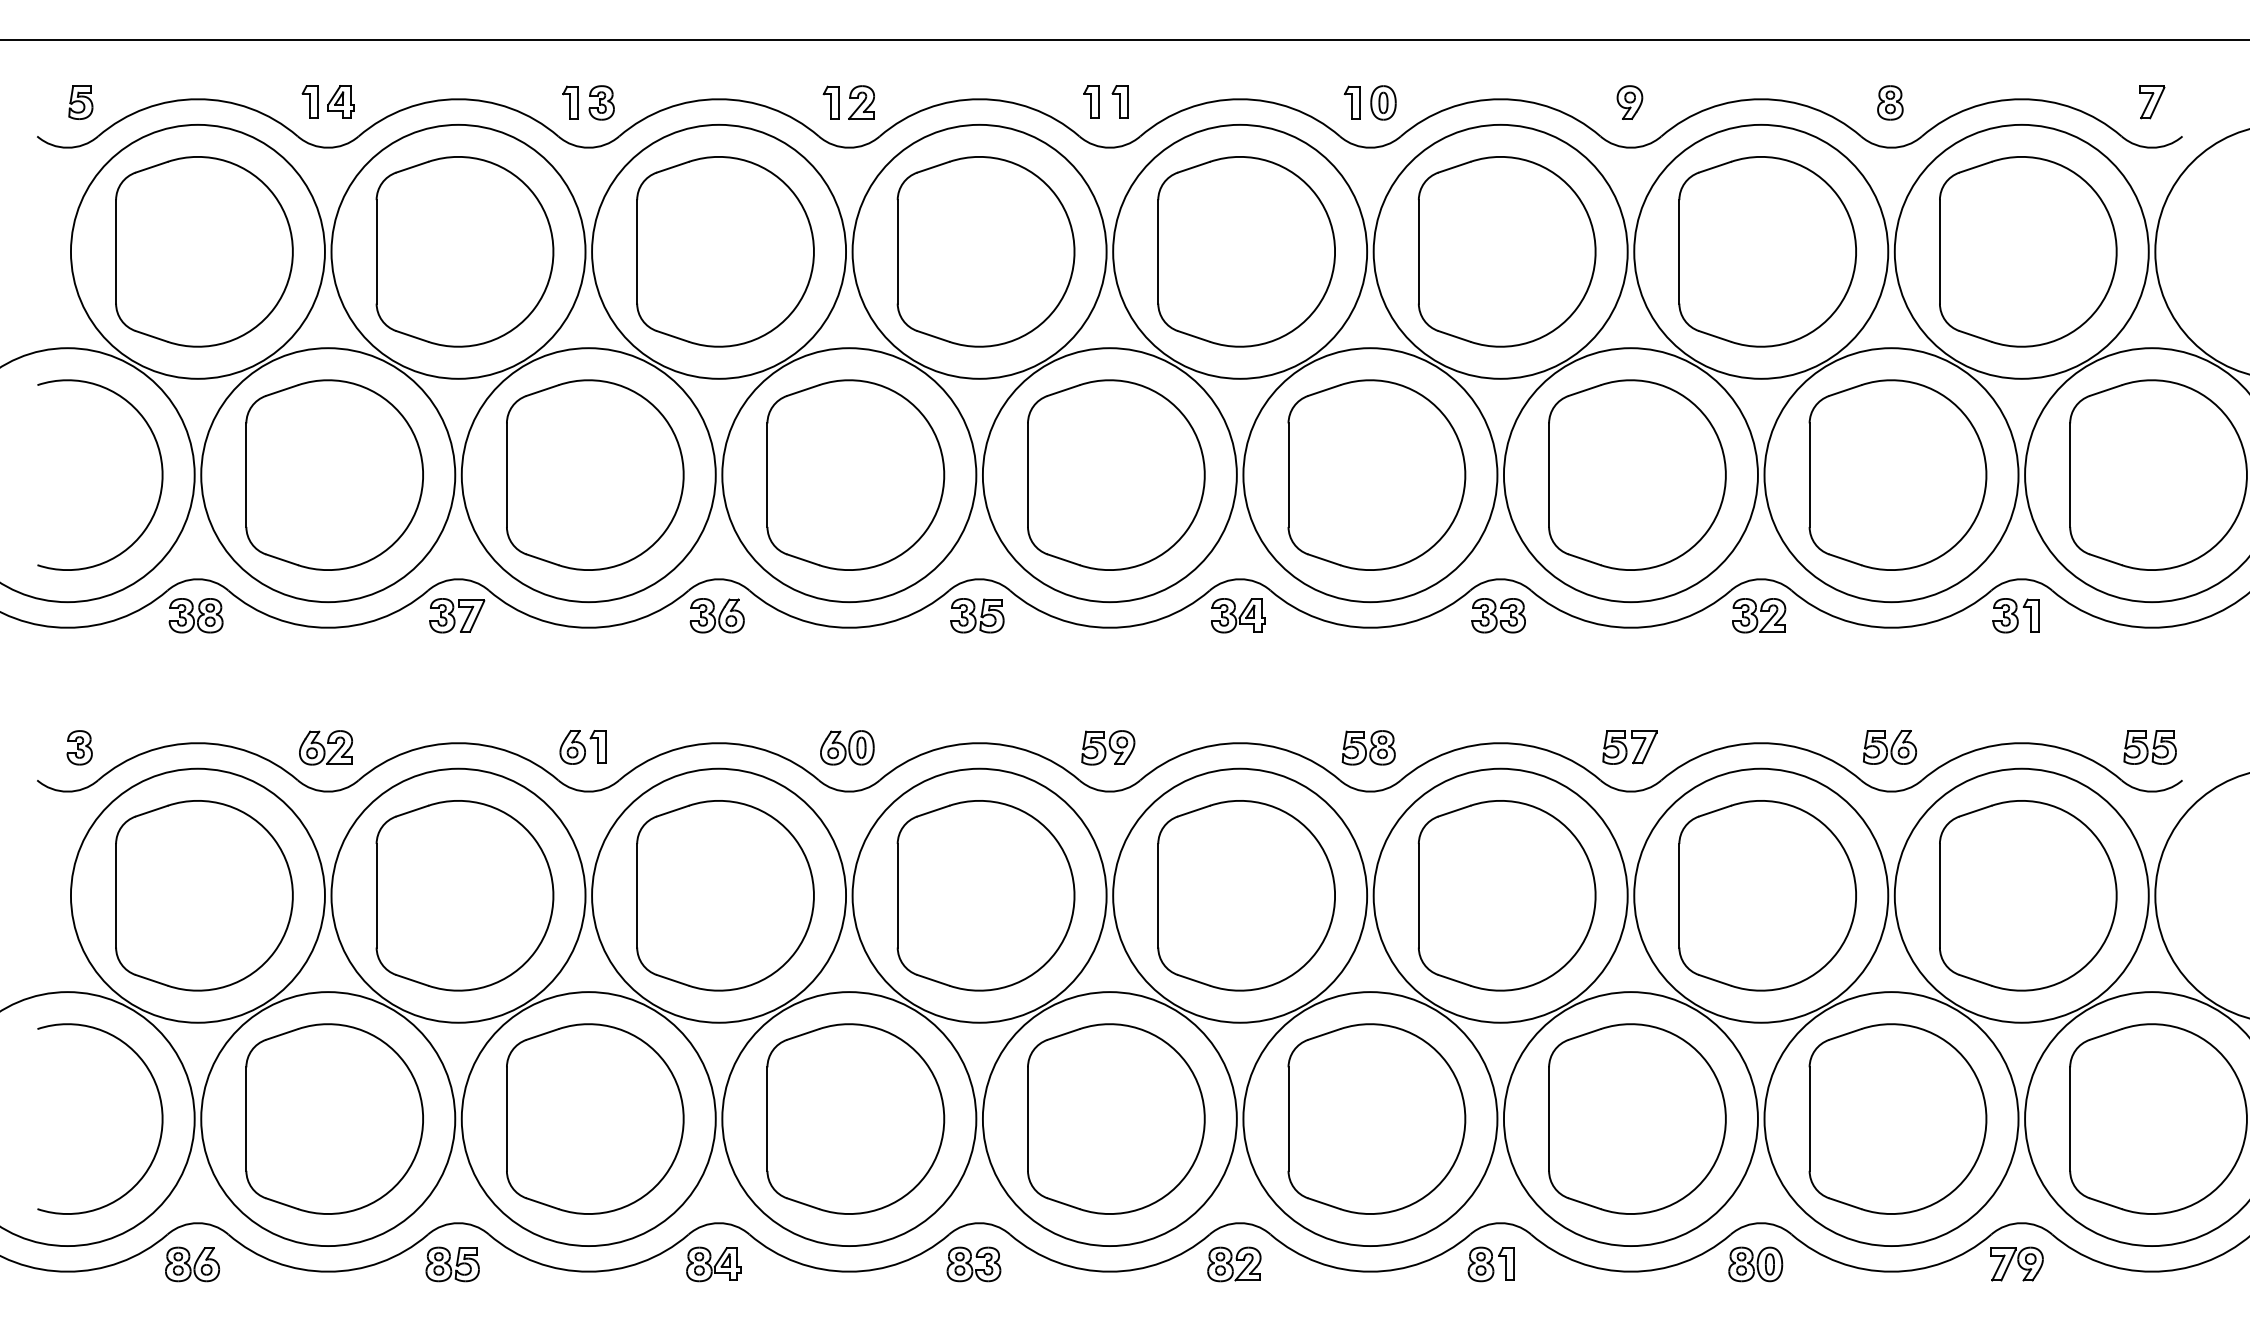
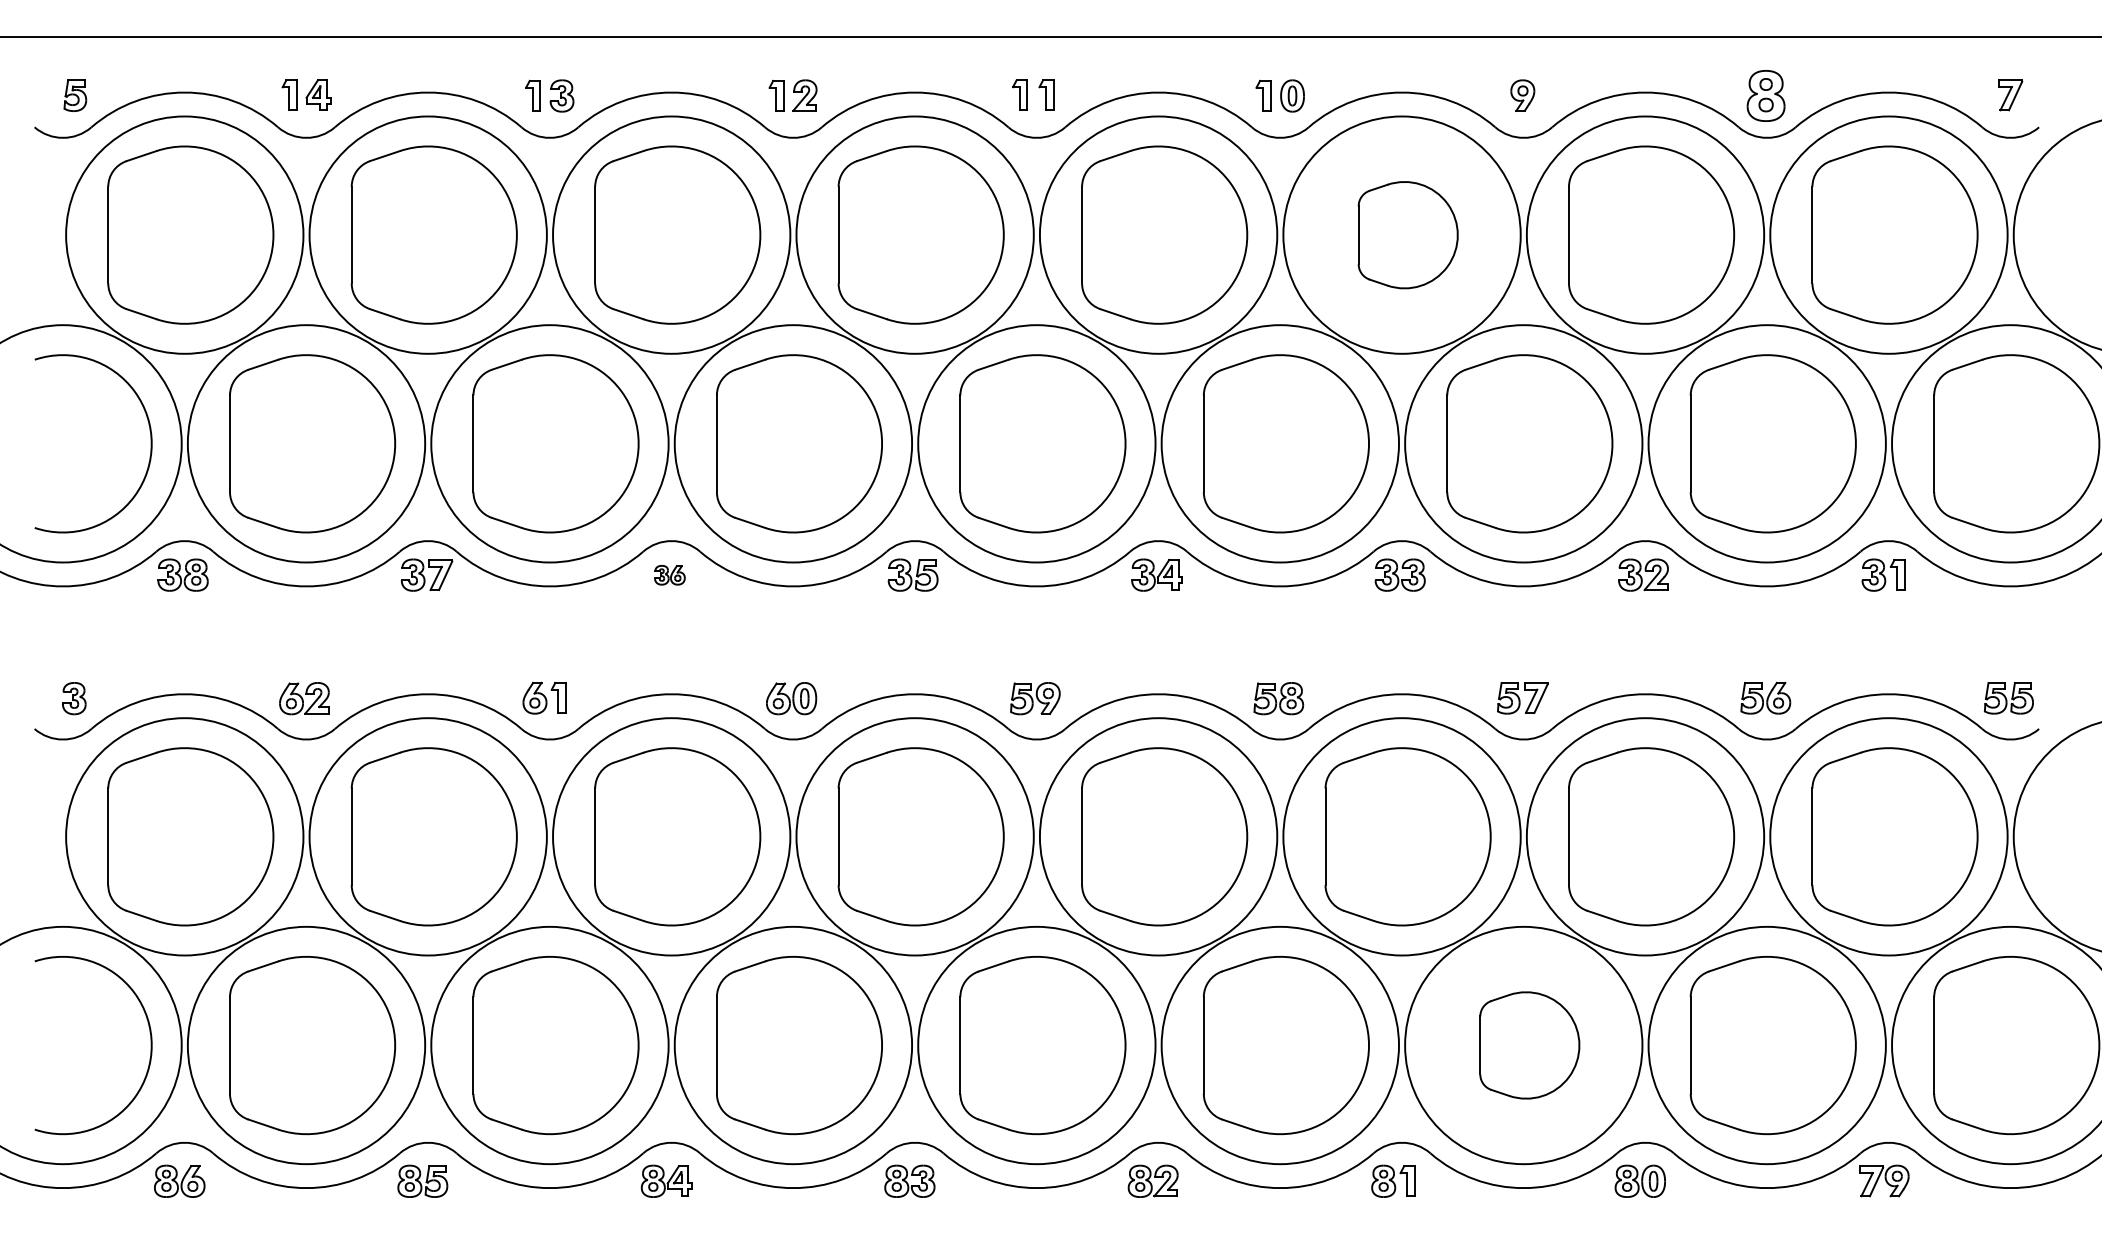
part: (1890, 102) -> (1766, 95), size x1.6
part: (1507, 251) -> (1408, 234), size x0.6
part: (716, 615) -> (669, 574), size x0.6
part: (1637, 1118) -> (1529, 1044), size x0.6

